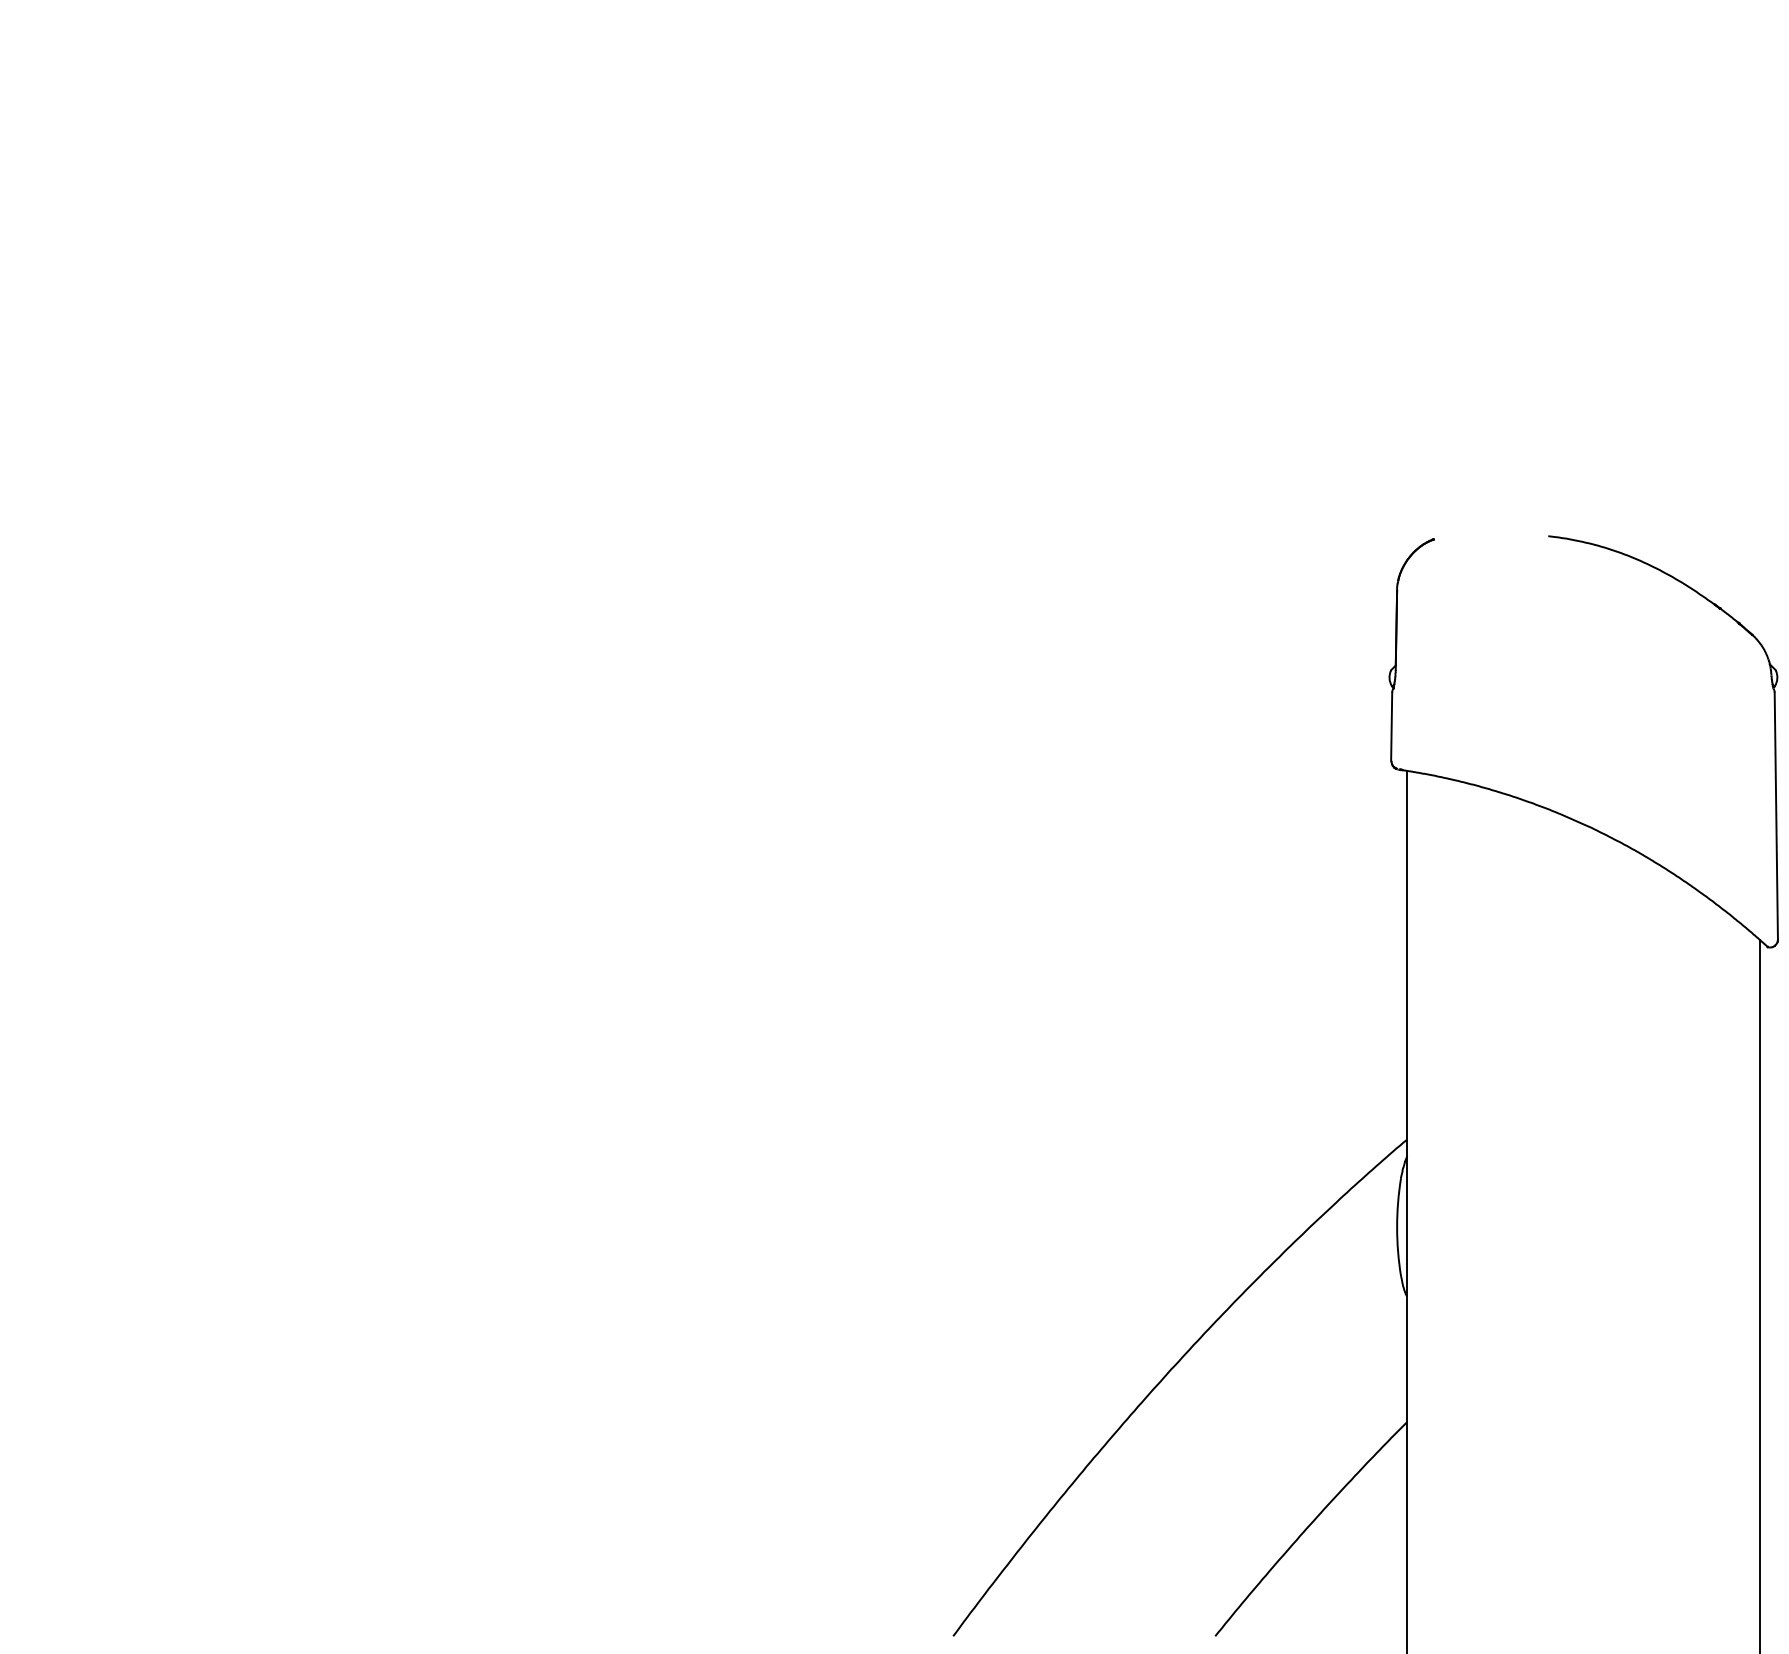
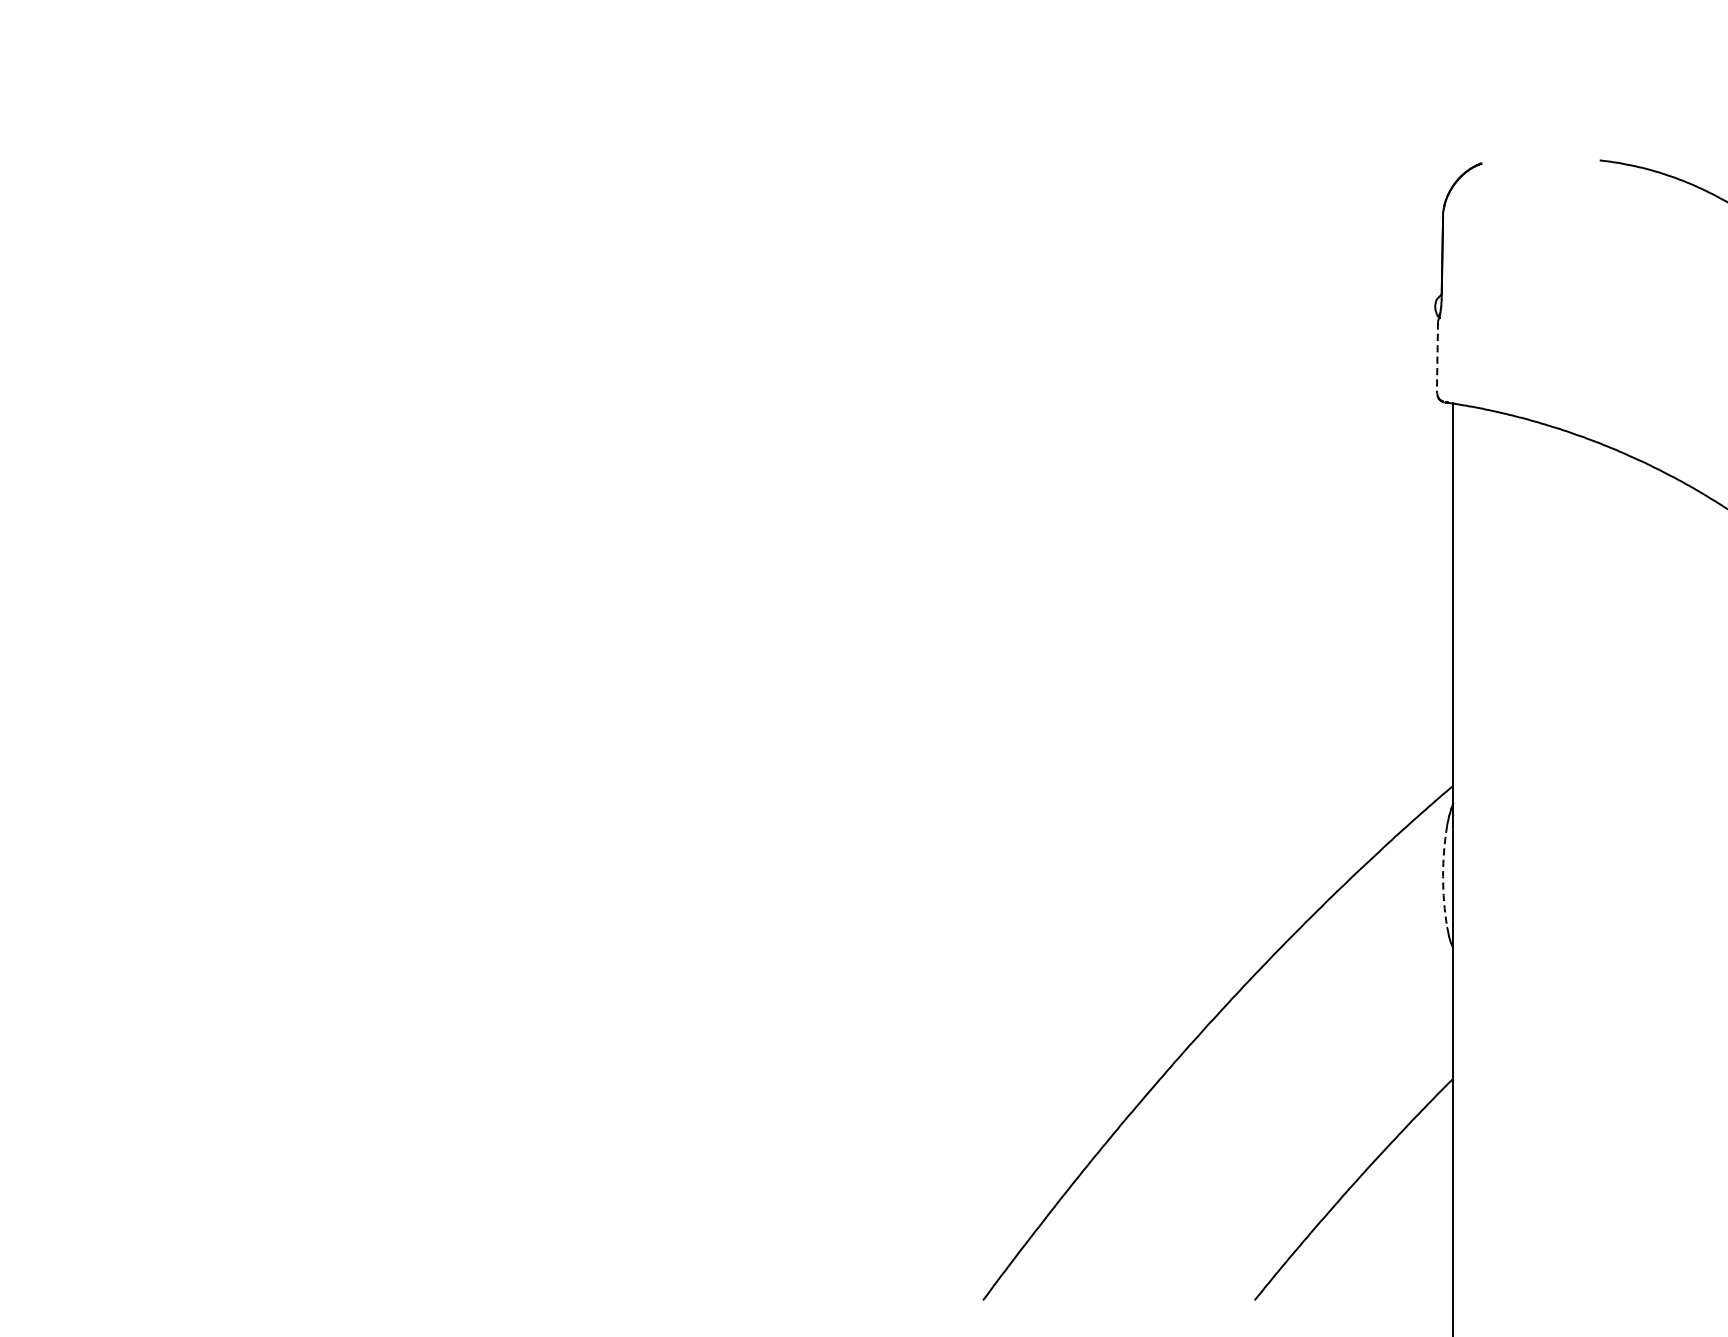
line: (1391, 727) -> (1437, 358), solid -> dashed
arc: (1397, 1227) -> (1443, 876), solid -> dashed

